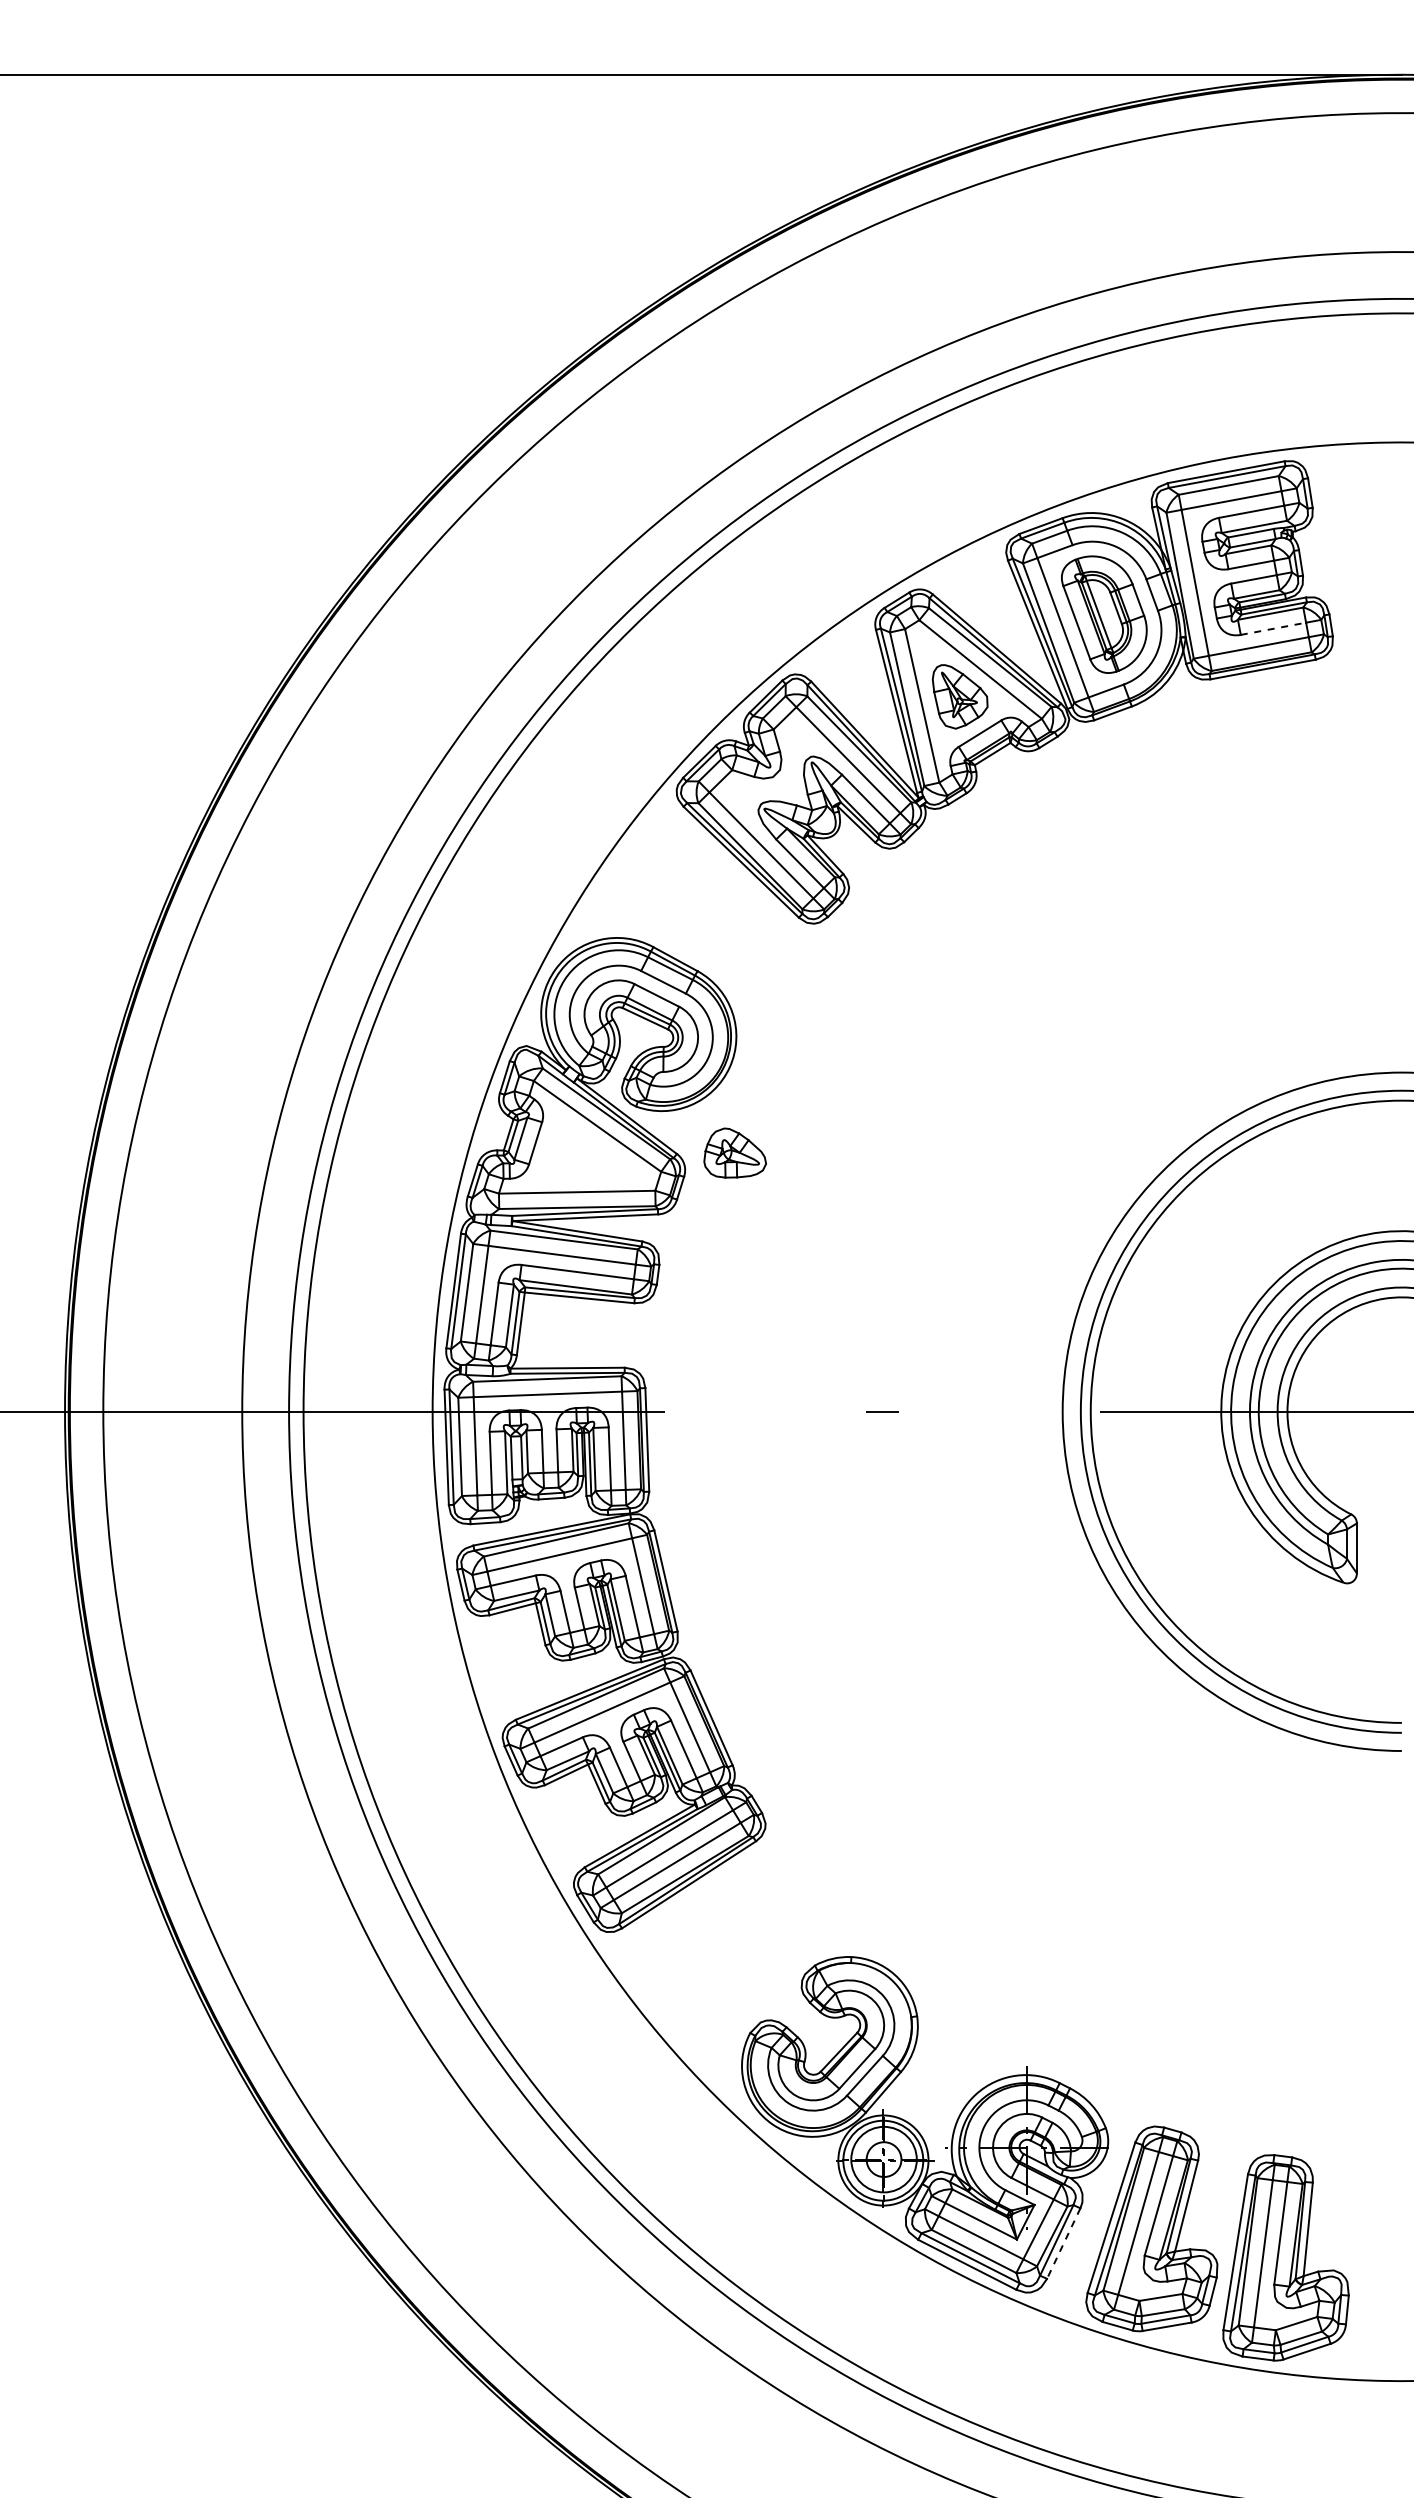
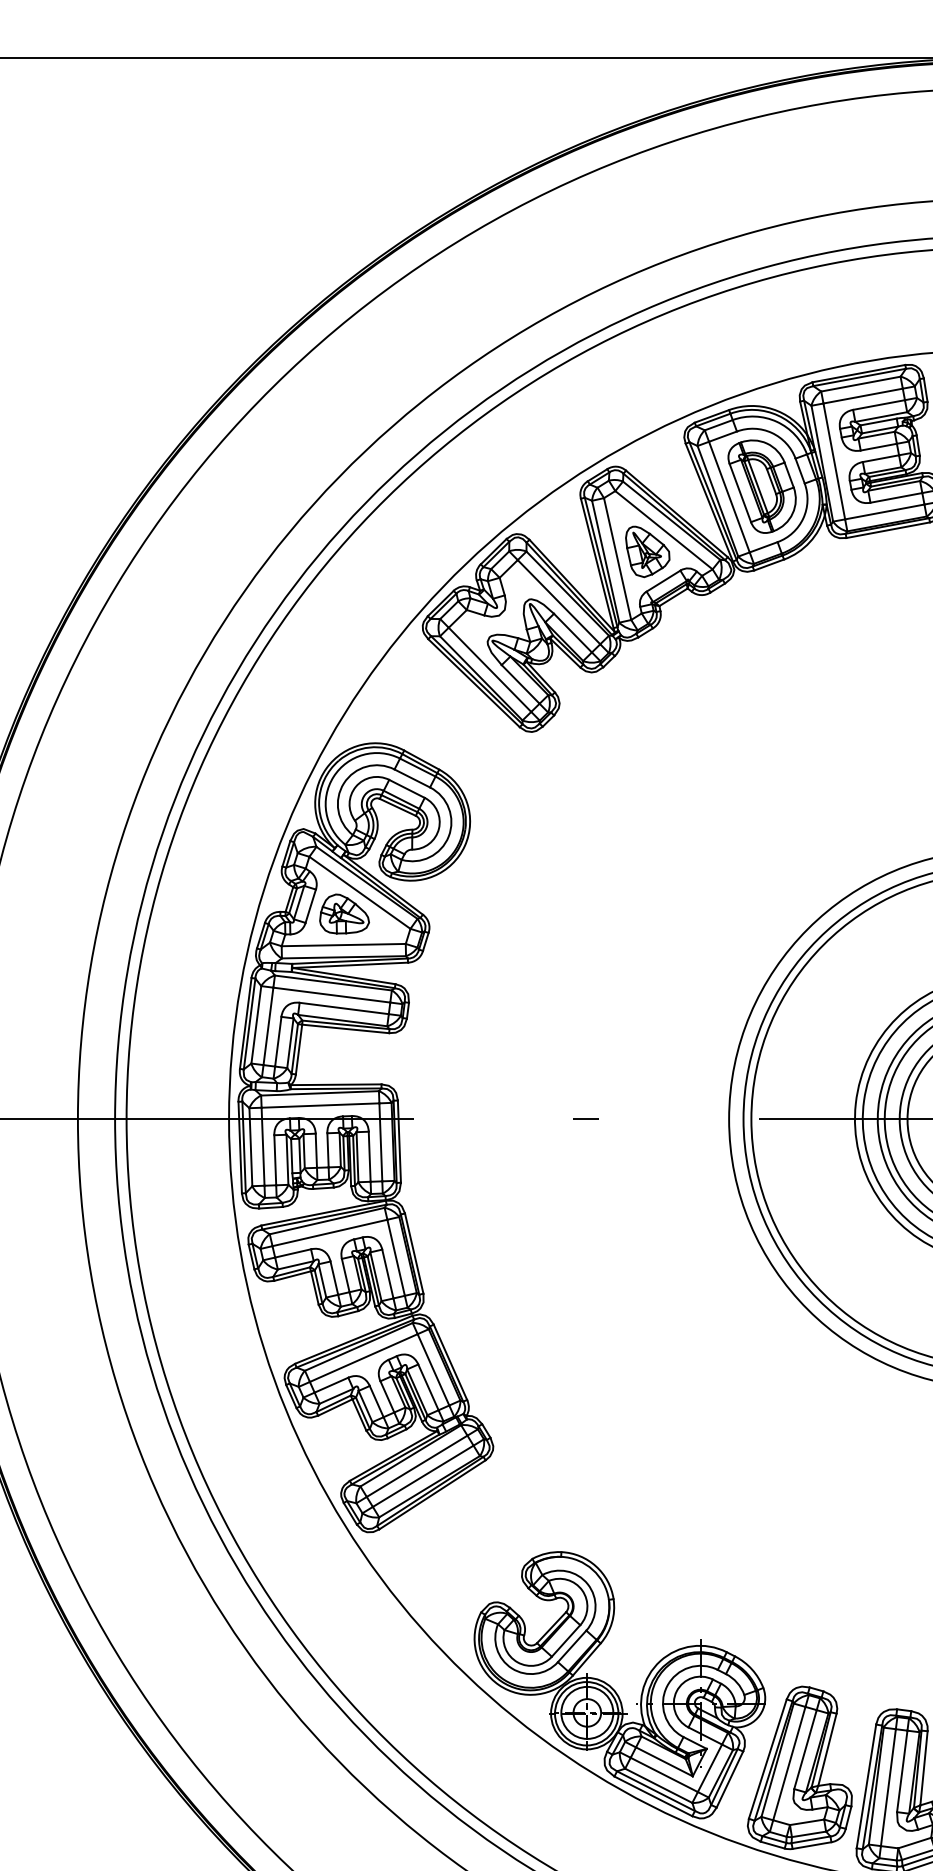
line: (1273, 628) -> (896, 497), dashed -> solid
part: (734, 1152) -> (344, 913), moved
line: (1063, 2244) -> (729, 1780), dashed -> solid

